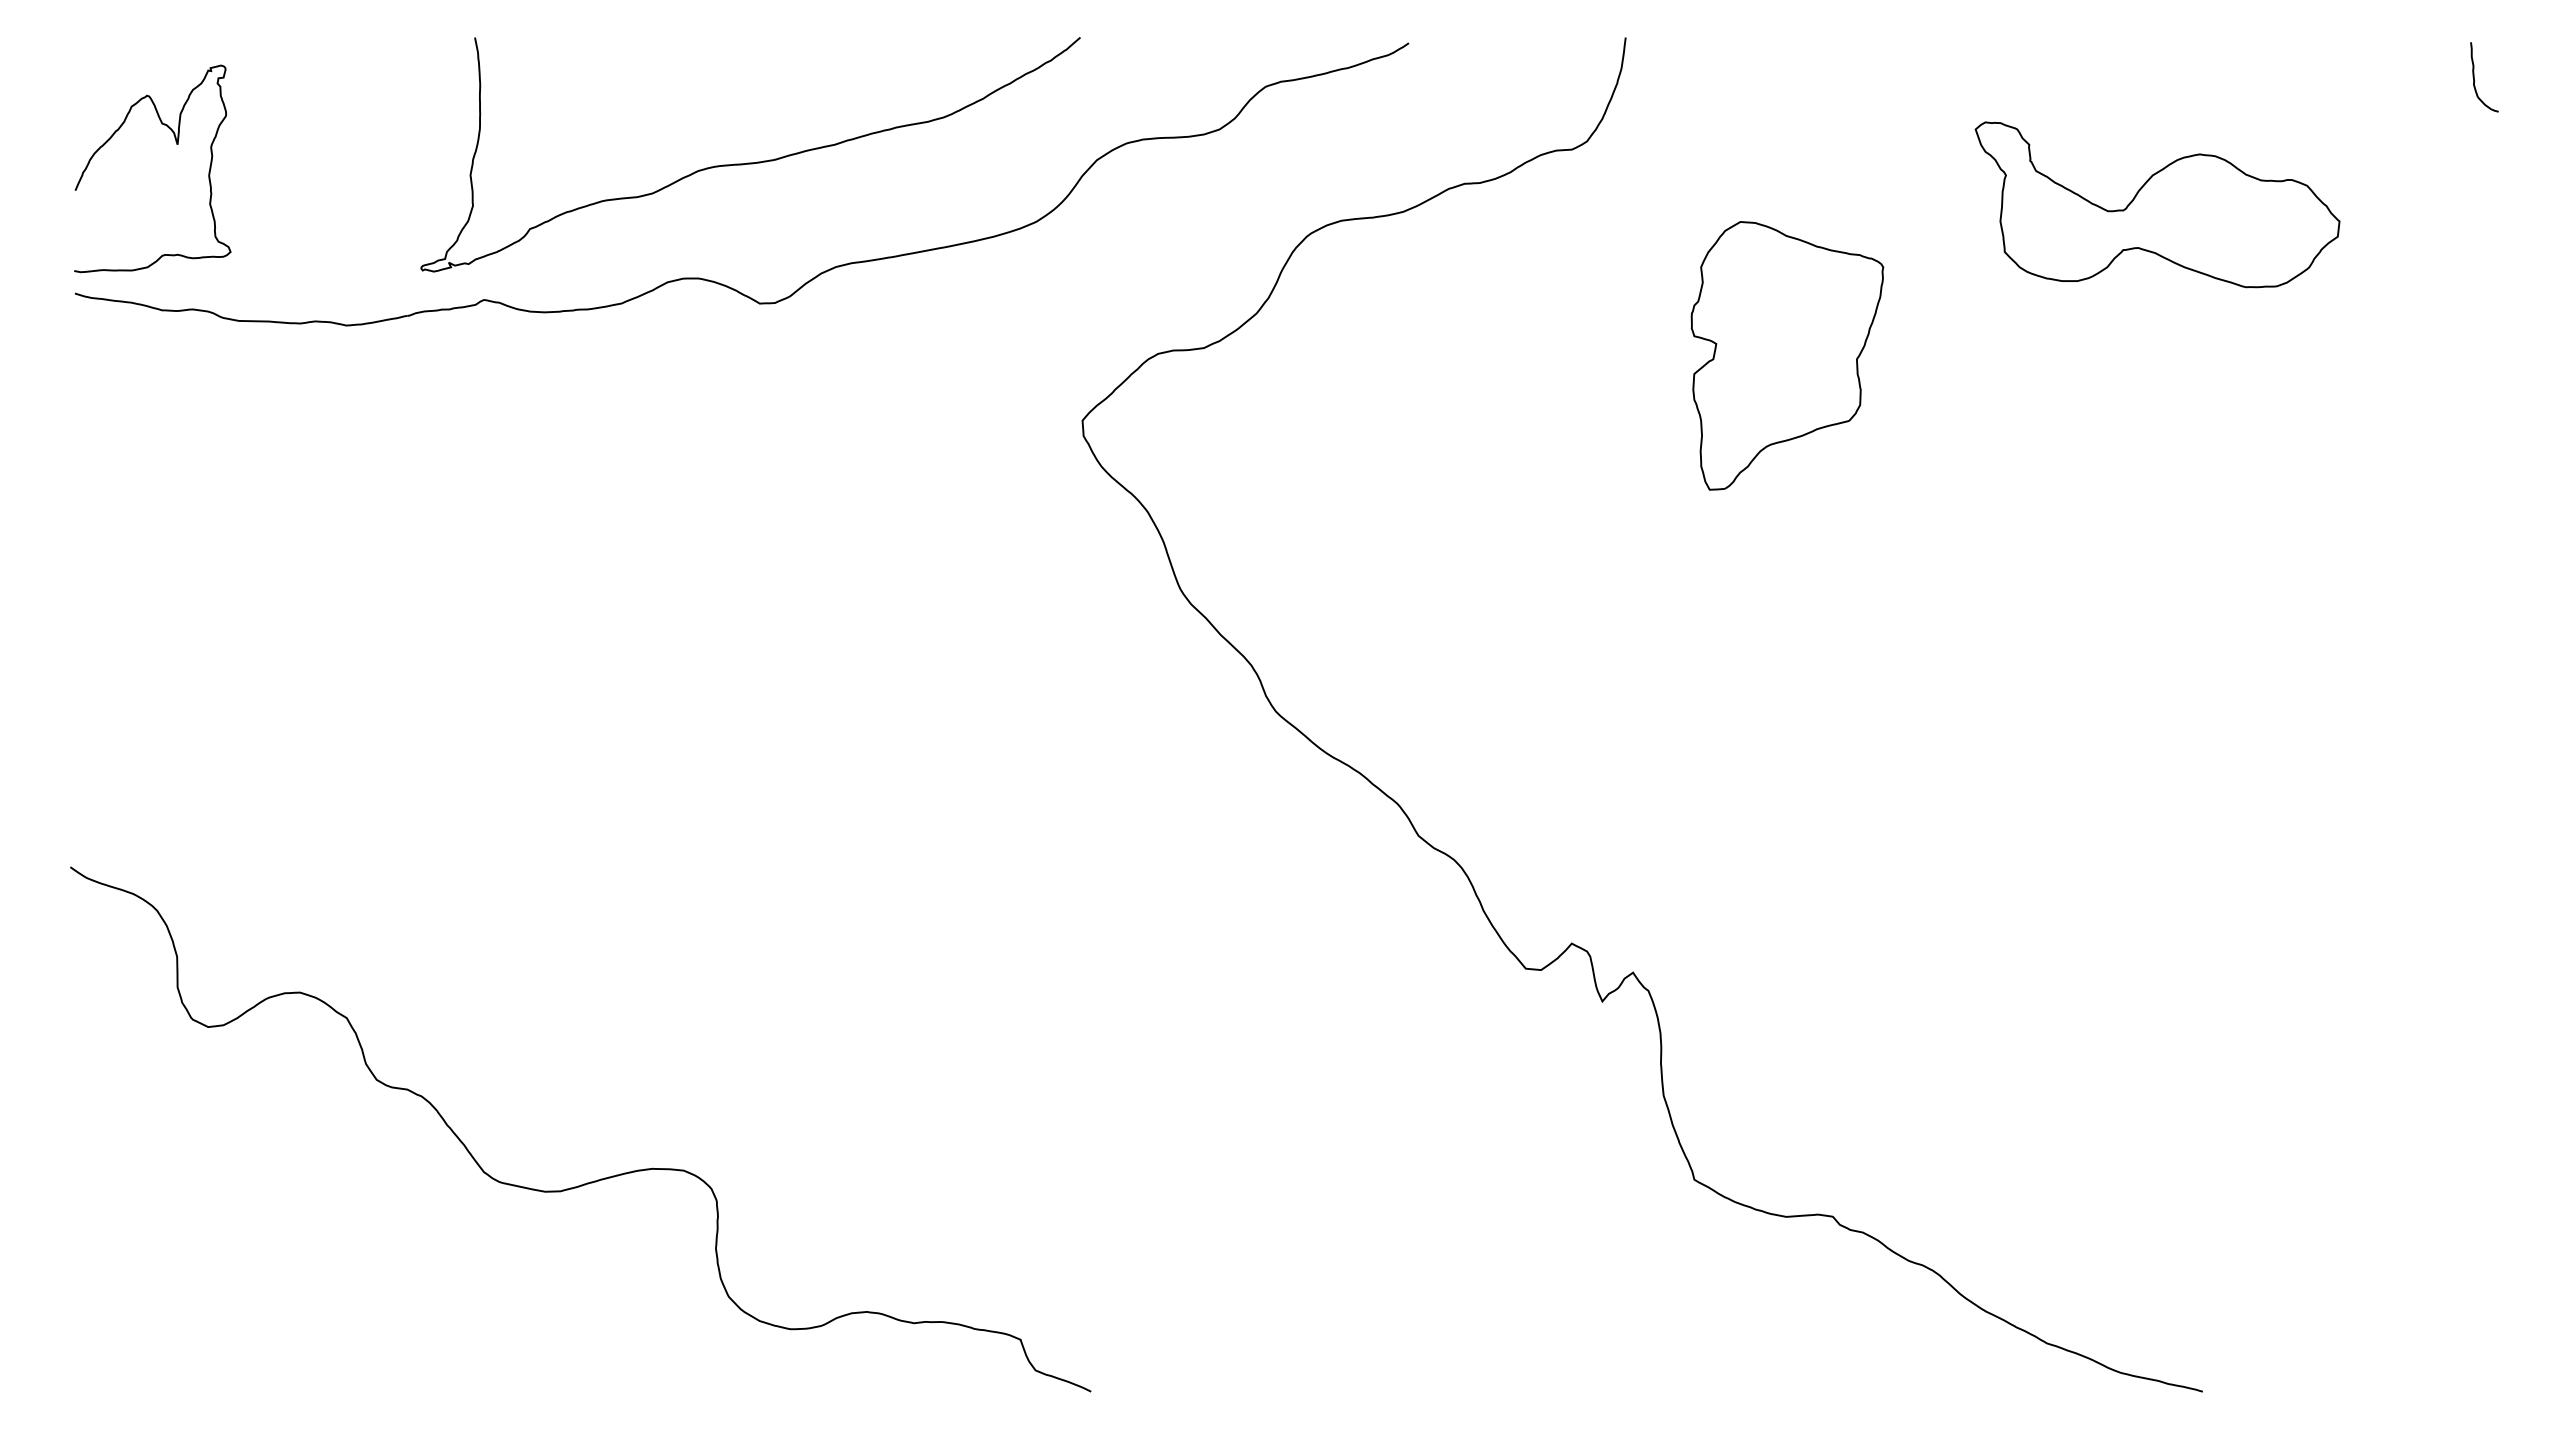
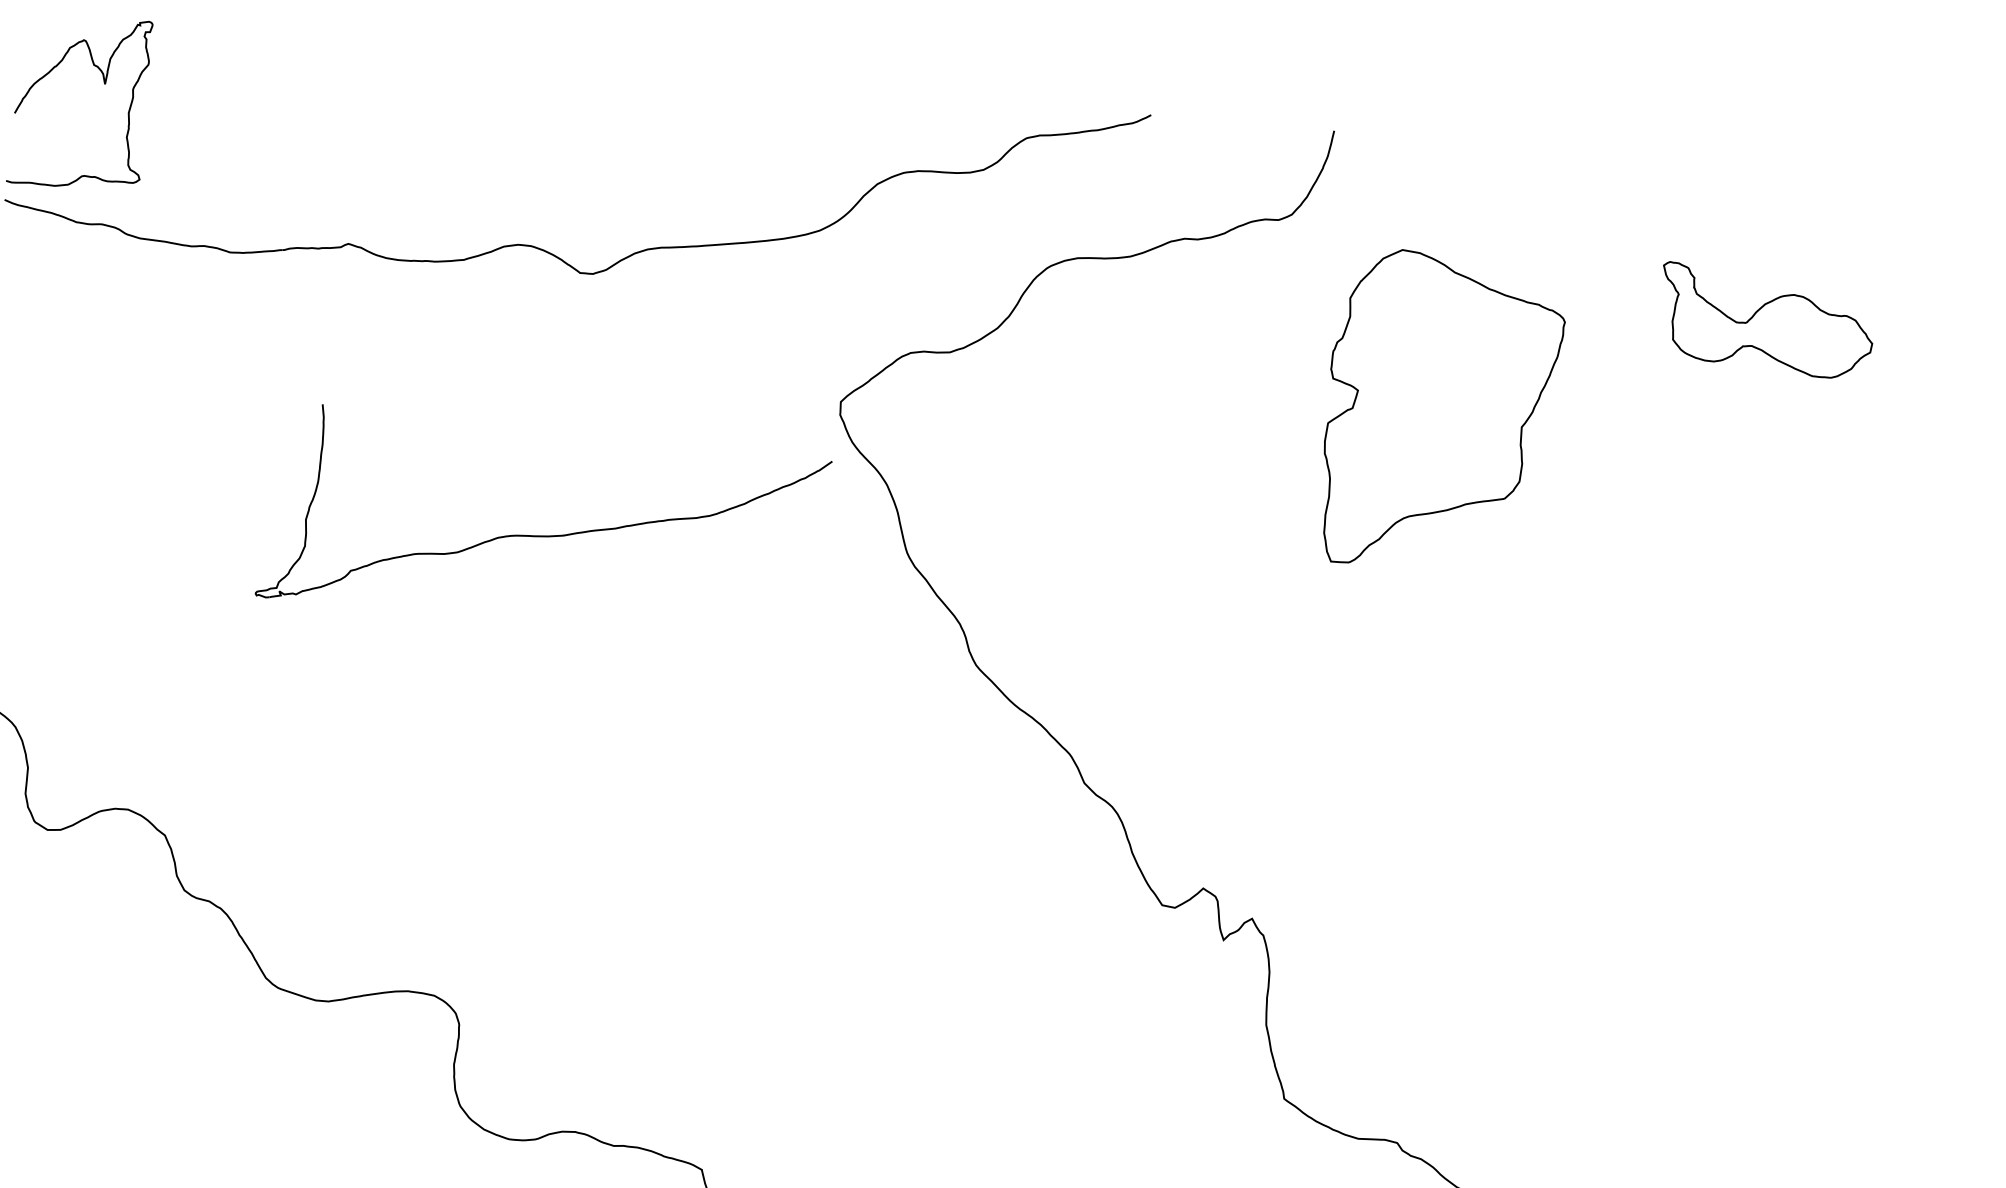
part: (750, 162) -> (542, 535), moved
part: (2157, 204) -> (1766, 321), size x0.7
part: (1787, 355) -> (1440, 413), size x1.4

